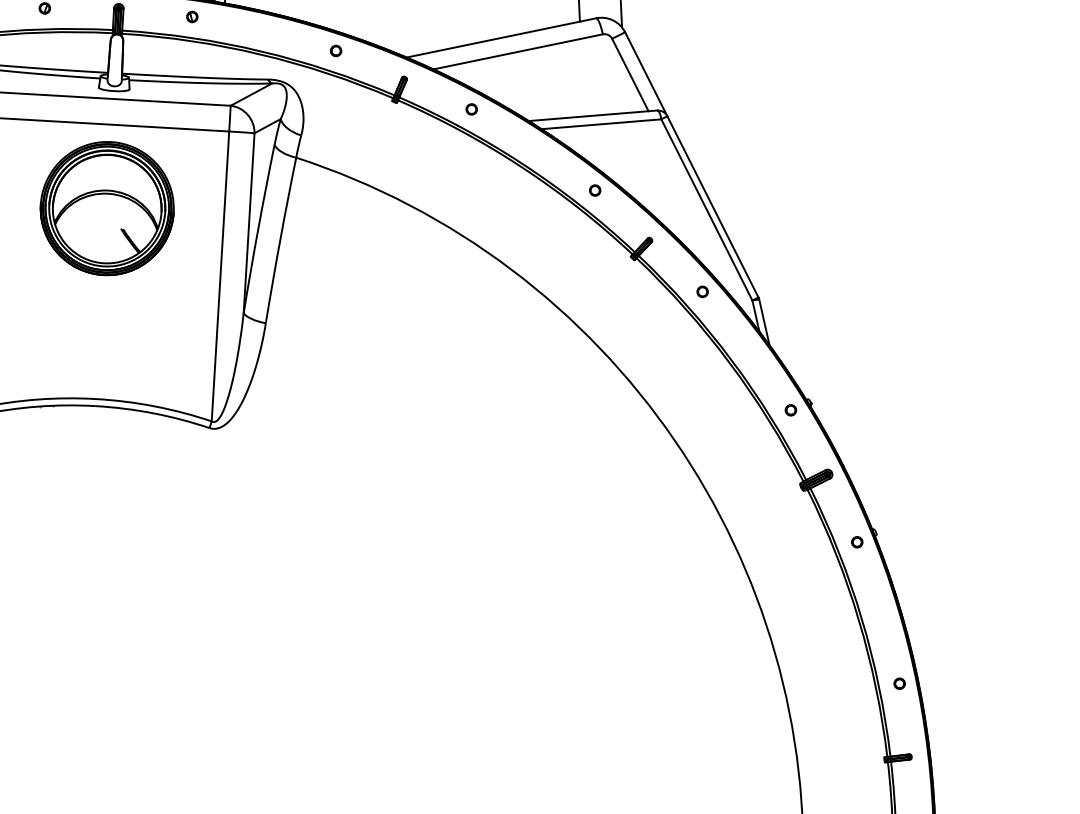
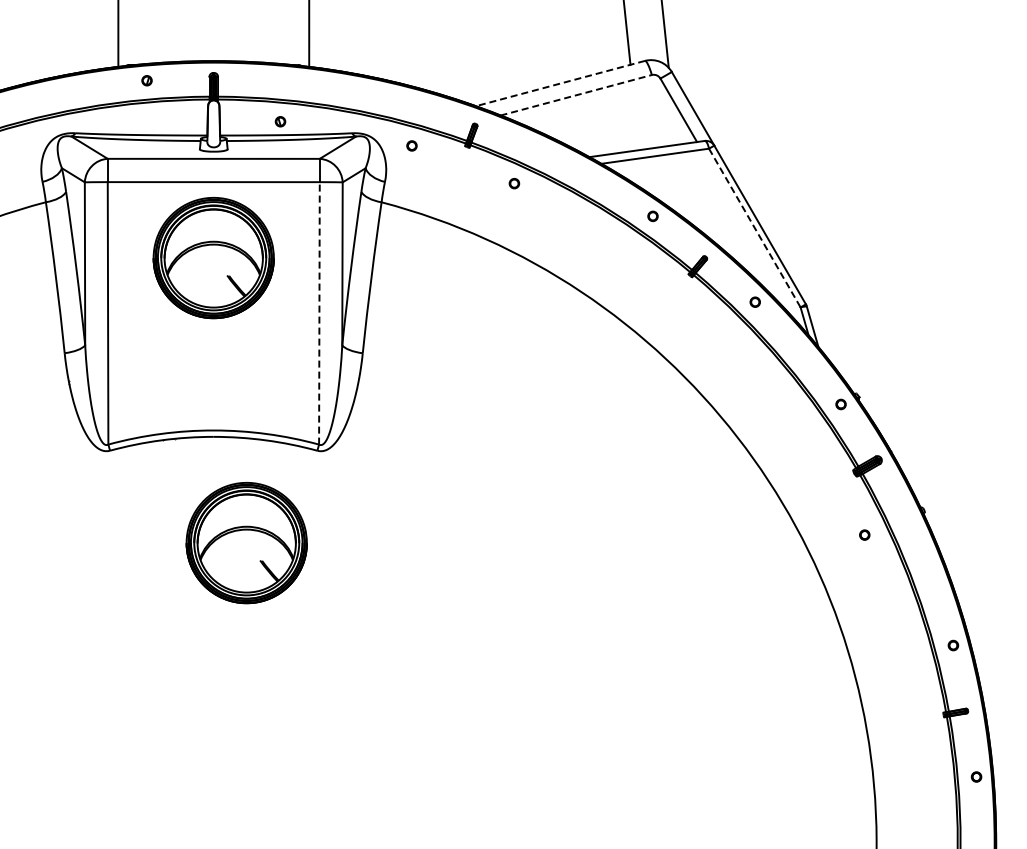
part: (192, 16) -> (280, 121), moved
line: (501, 37) -> (560, 83), solid -> dashed
part: (335, 50) -> (411, 145), moved
line: (518, 52) -> (576, 95), solid -> dashed
part: (471, 109) -> (514, 183), moved
line: (706, 210) -> (754, 228), solid -> dashed
line: (220, 275) -> (319, 312), solid -> dashed
part: (125, 526) -> (246, 543), added
part: (856, 541) -> (864, 534), moved

